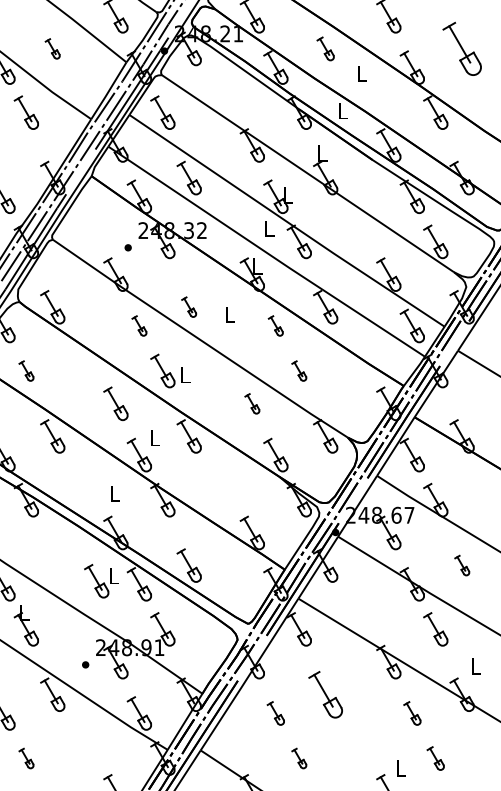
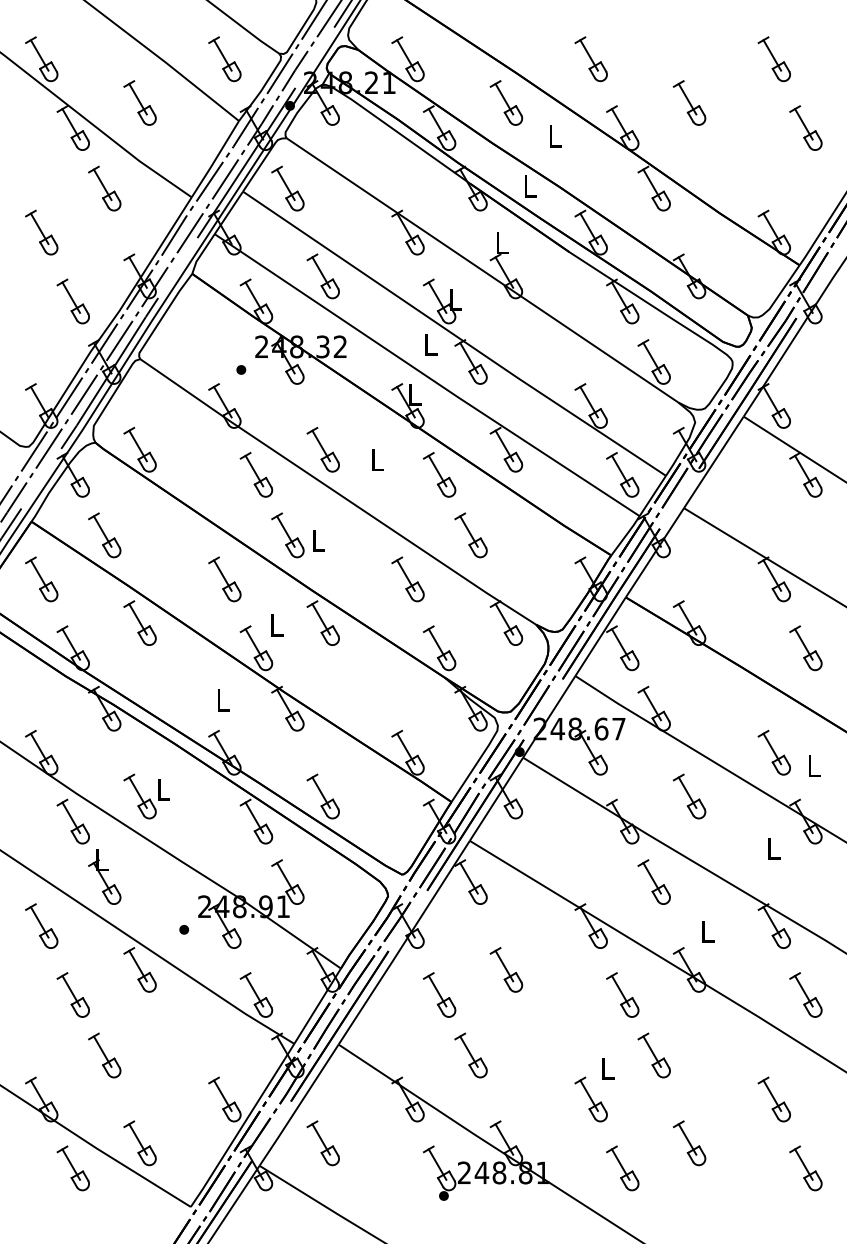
part: (52, 48) -> (139, 102), size x1.67
part: (325, 48) -> (506, 102), size x1.43
part: (462, 48) -> (689, 102), size x0.62
part: (188, 307) -> (322, 449), size x1.67
part: (139, 325) -> (256, 474), size x1.67
part: (275, 325) -> (439, 474), size x1.67
part: (26, 371) -> (104, 535), size x1.67
part: (298, 371) -> (470, 535), size x1.67
part: (252, 403) -> (407, 579), size x1.67
part: (462, 565) -> (689, 796), size x1.67
part: (101, 581) -> (146, 796), moved
part: (325, 694) -> (506, 969), size x0.71
part: (275, 713) -> (439, 994), size x1.43
part: (412, 713) -> (622, 994), size x1.43
part: (26, 758) -> (104, 1055), size x1.67
part: (298, 758) -> (470, 1055), size x1.67
part: (435, 758) -> (653, 1055), size x1.43

